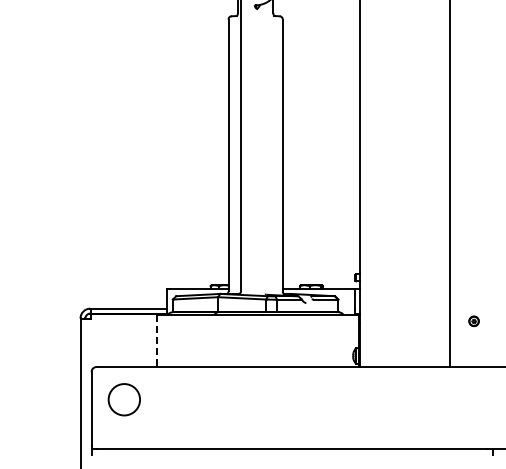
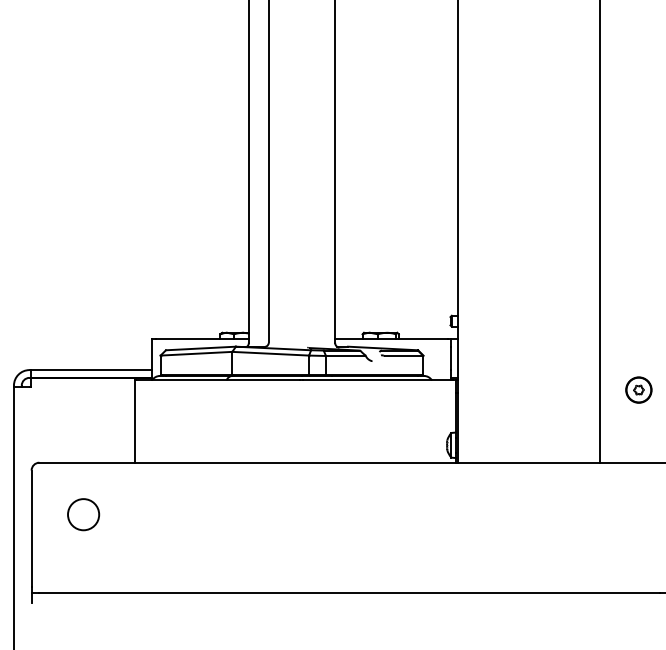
part: (473, 321) -> (637, 390), size x1.67
line: (156, 341) -> (134, 422), dashed -> solid
circle: (124, 399) -> (83, 514), size x0.62

